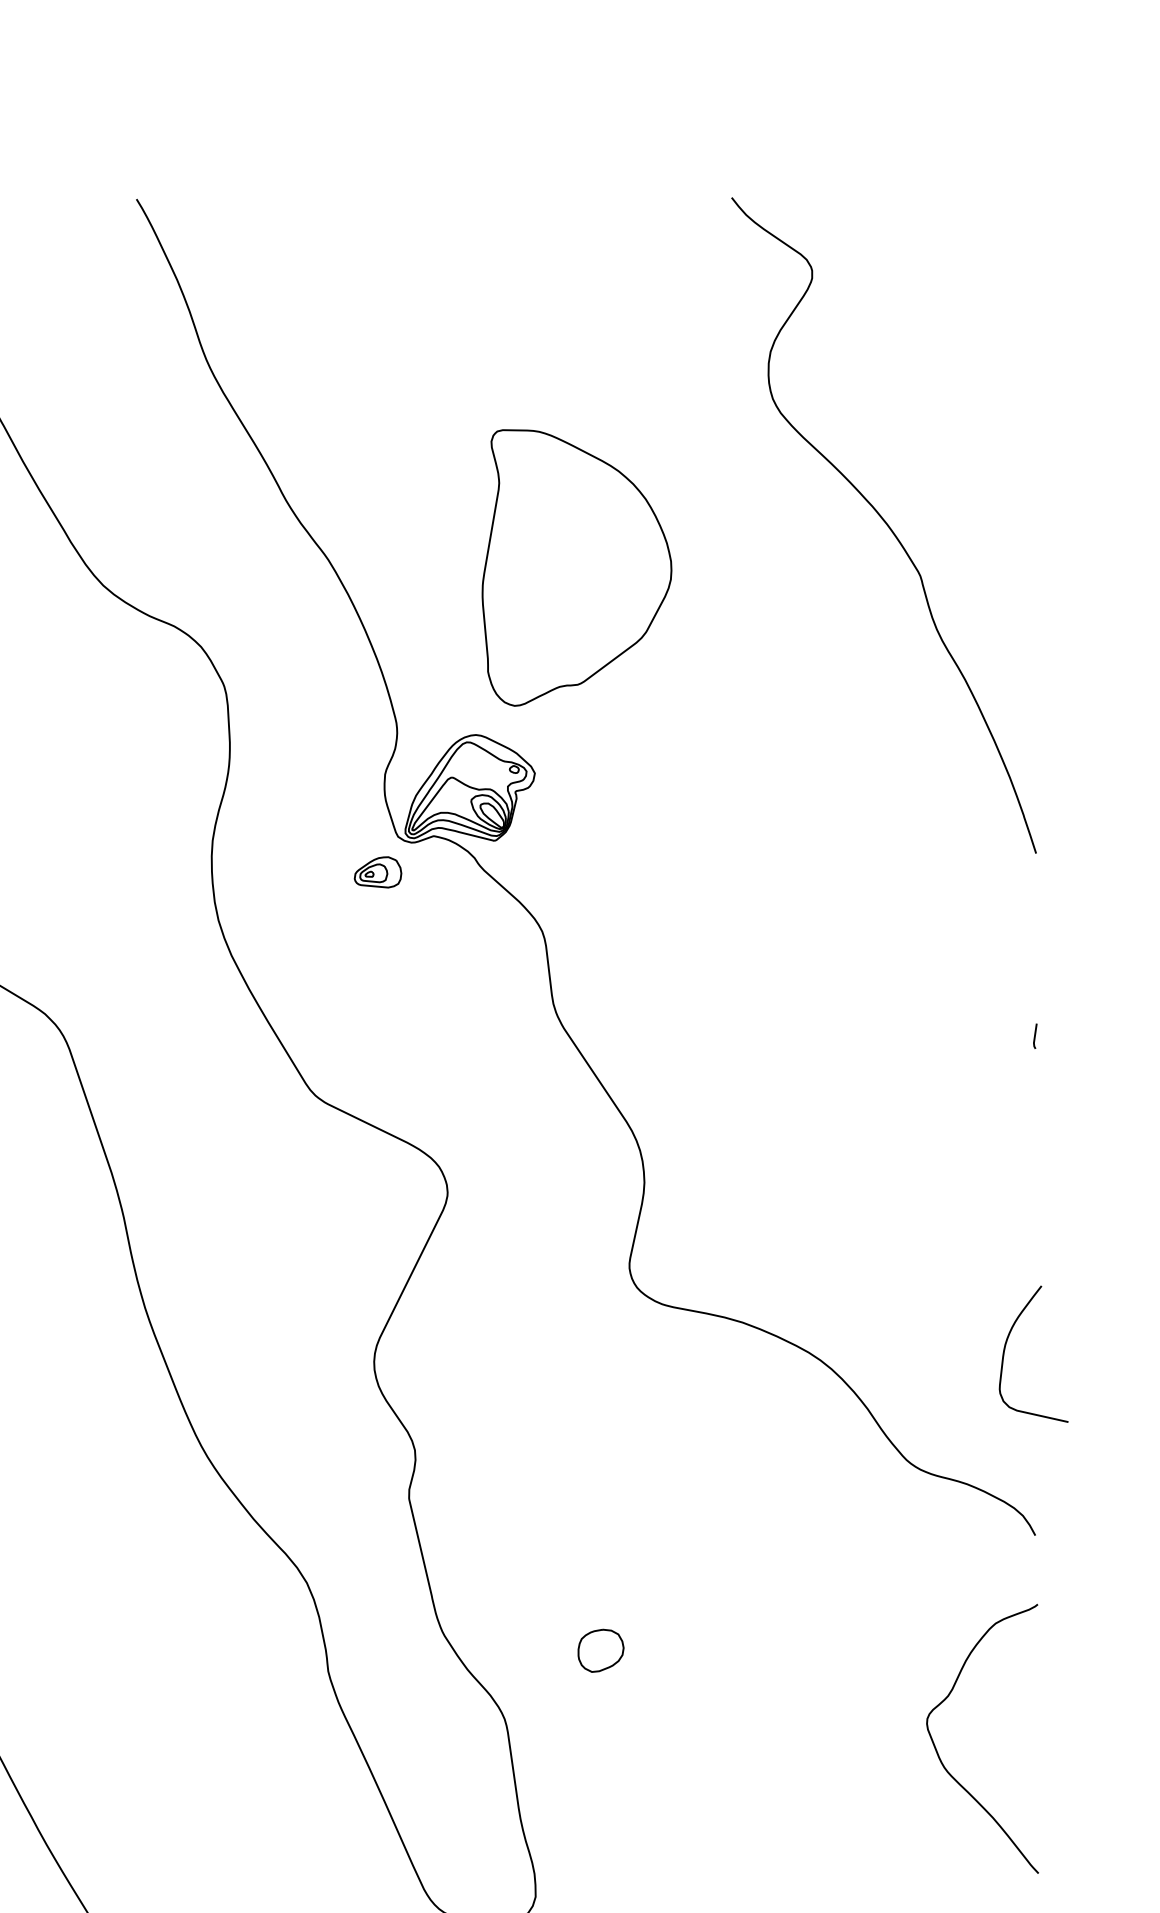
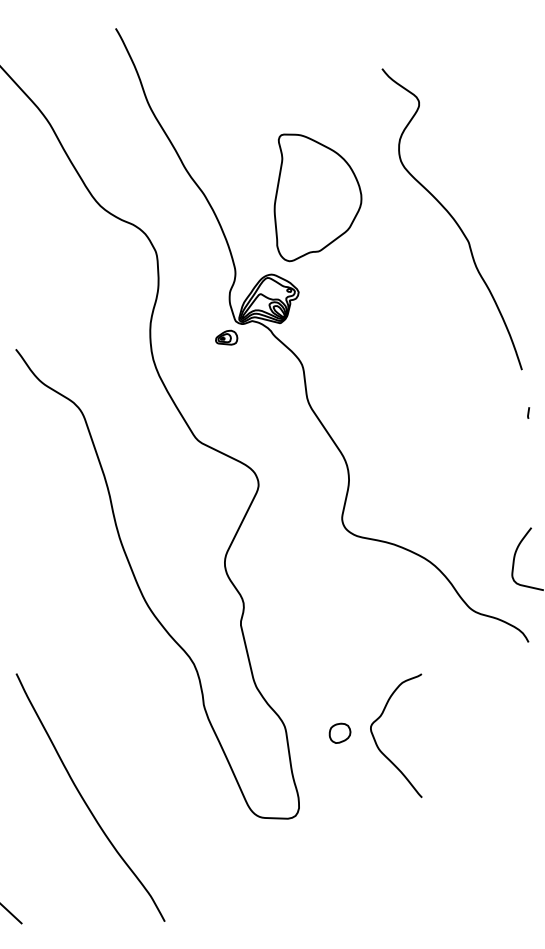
curve: (884, 525) -> (452, 219), moved
part: (599, 1648) -> (339, 732), moved
curve: (941, 1755) -> (377, 743), moved

